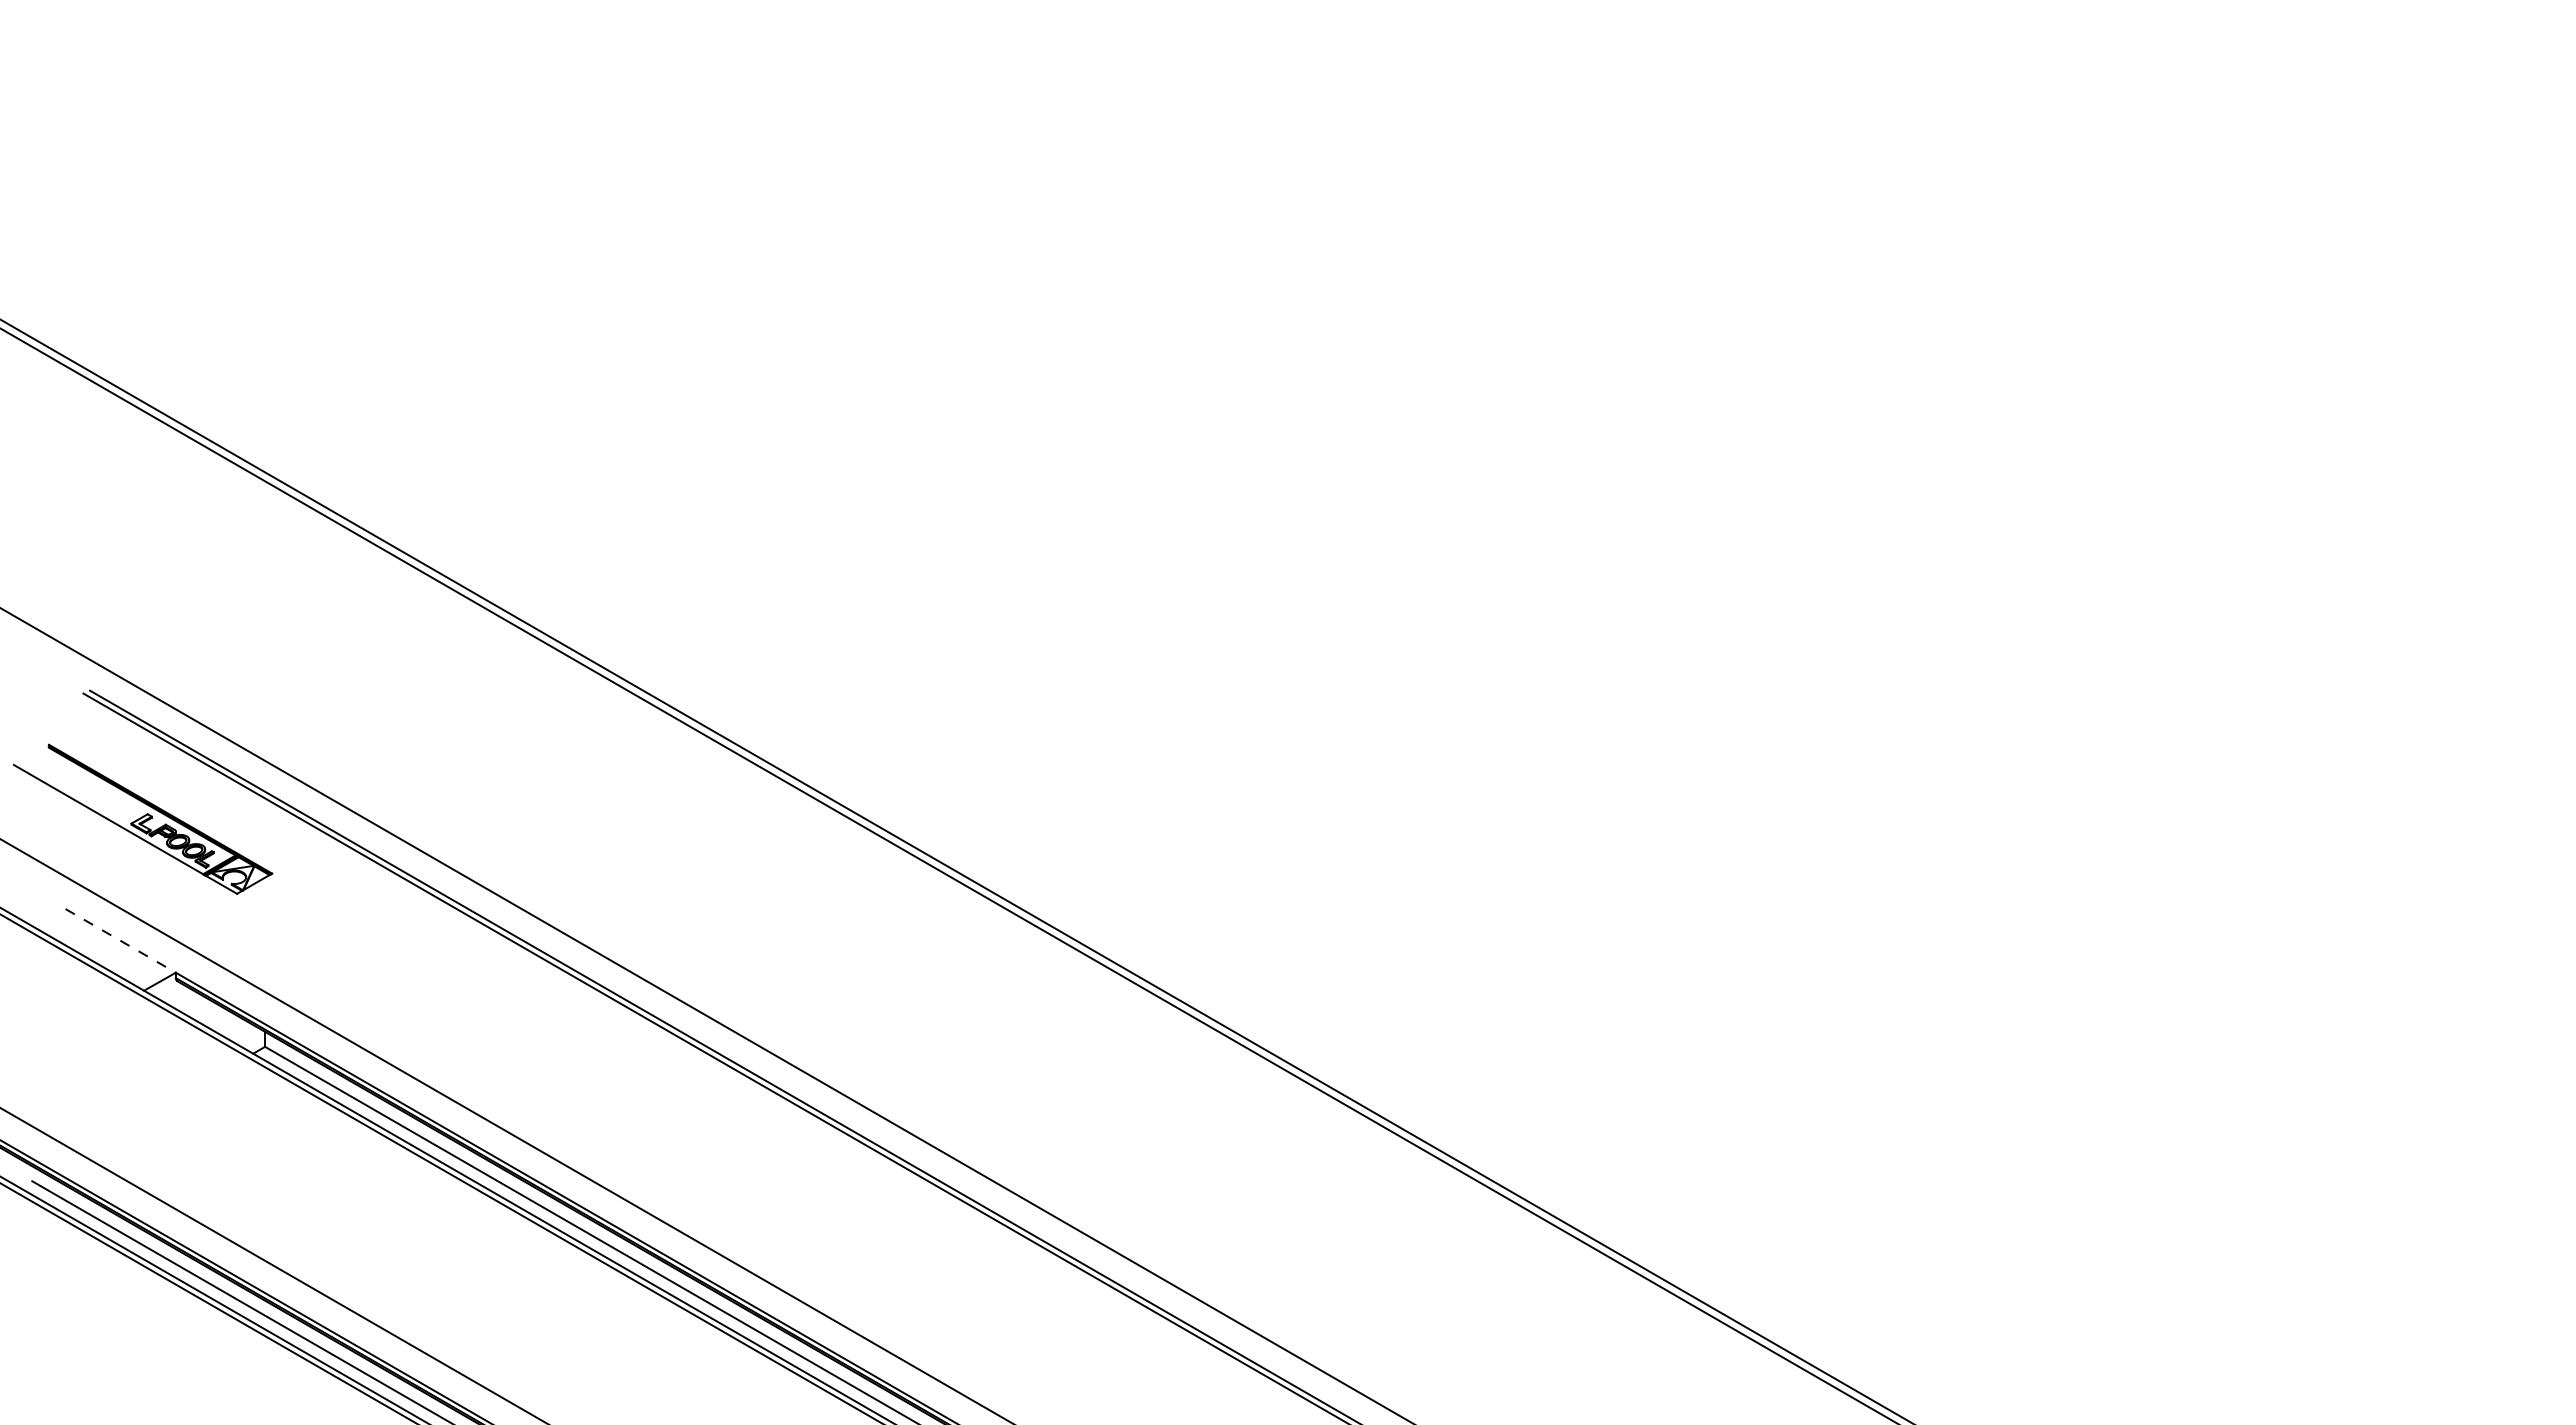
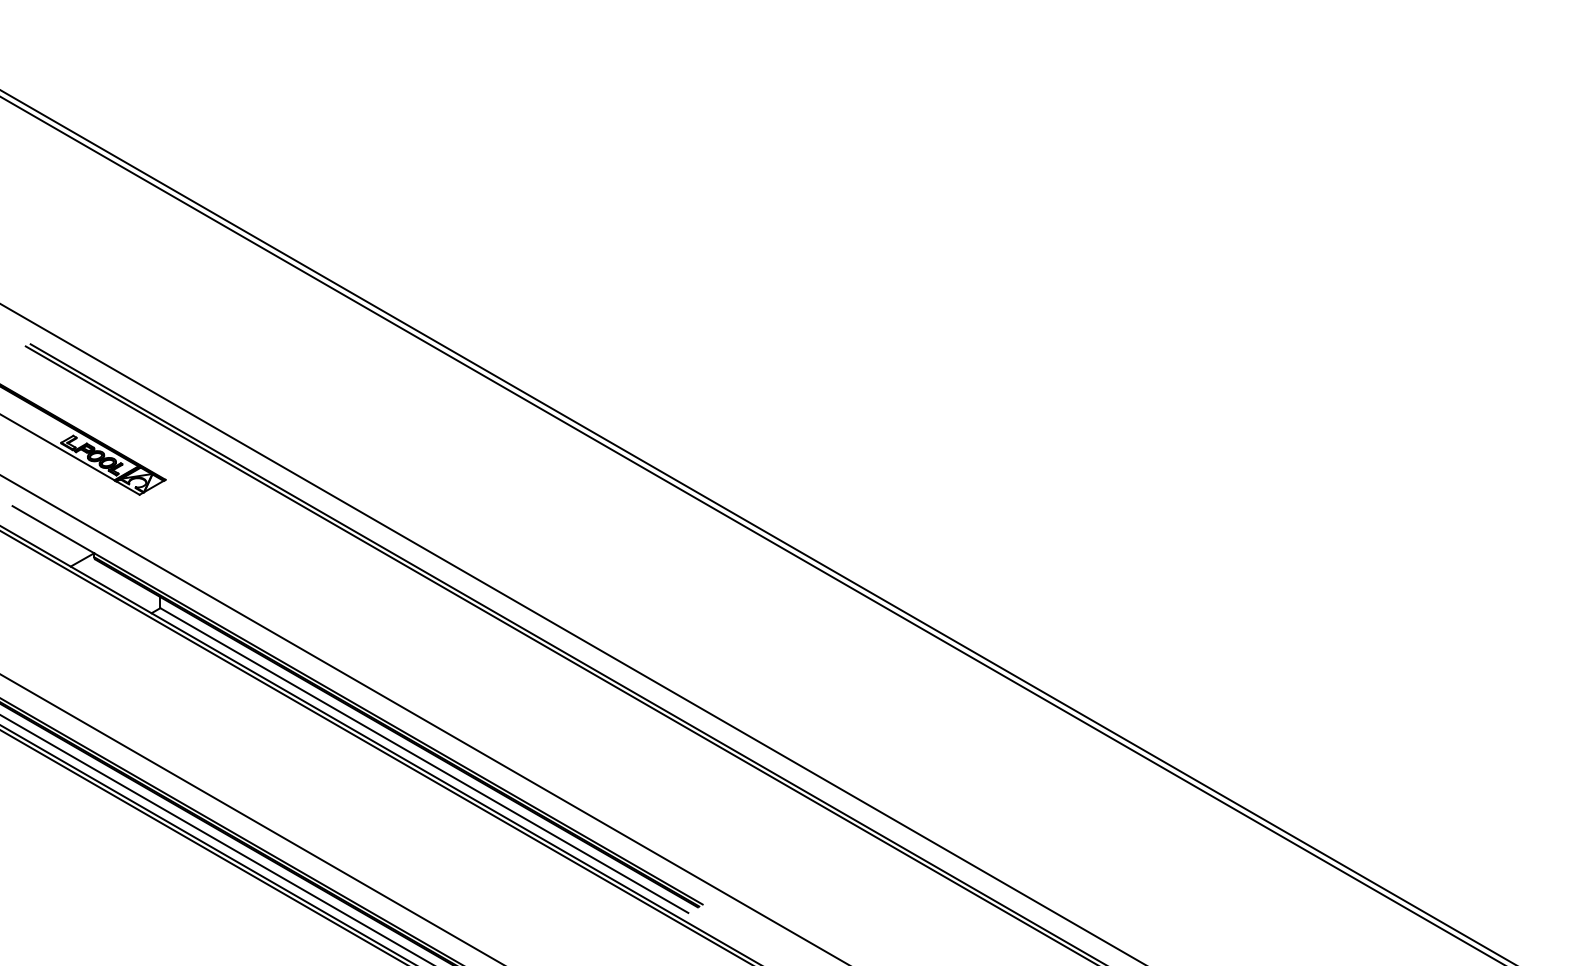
line: (120, 940) -> (53, 529), dashed -> solid

